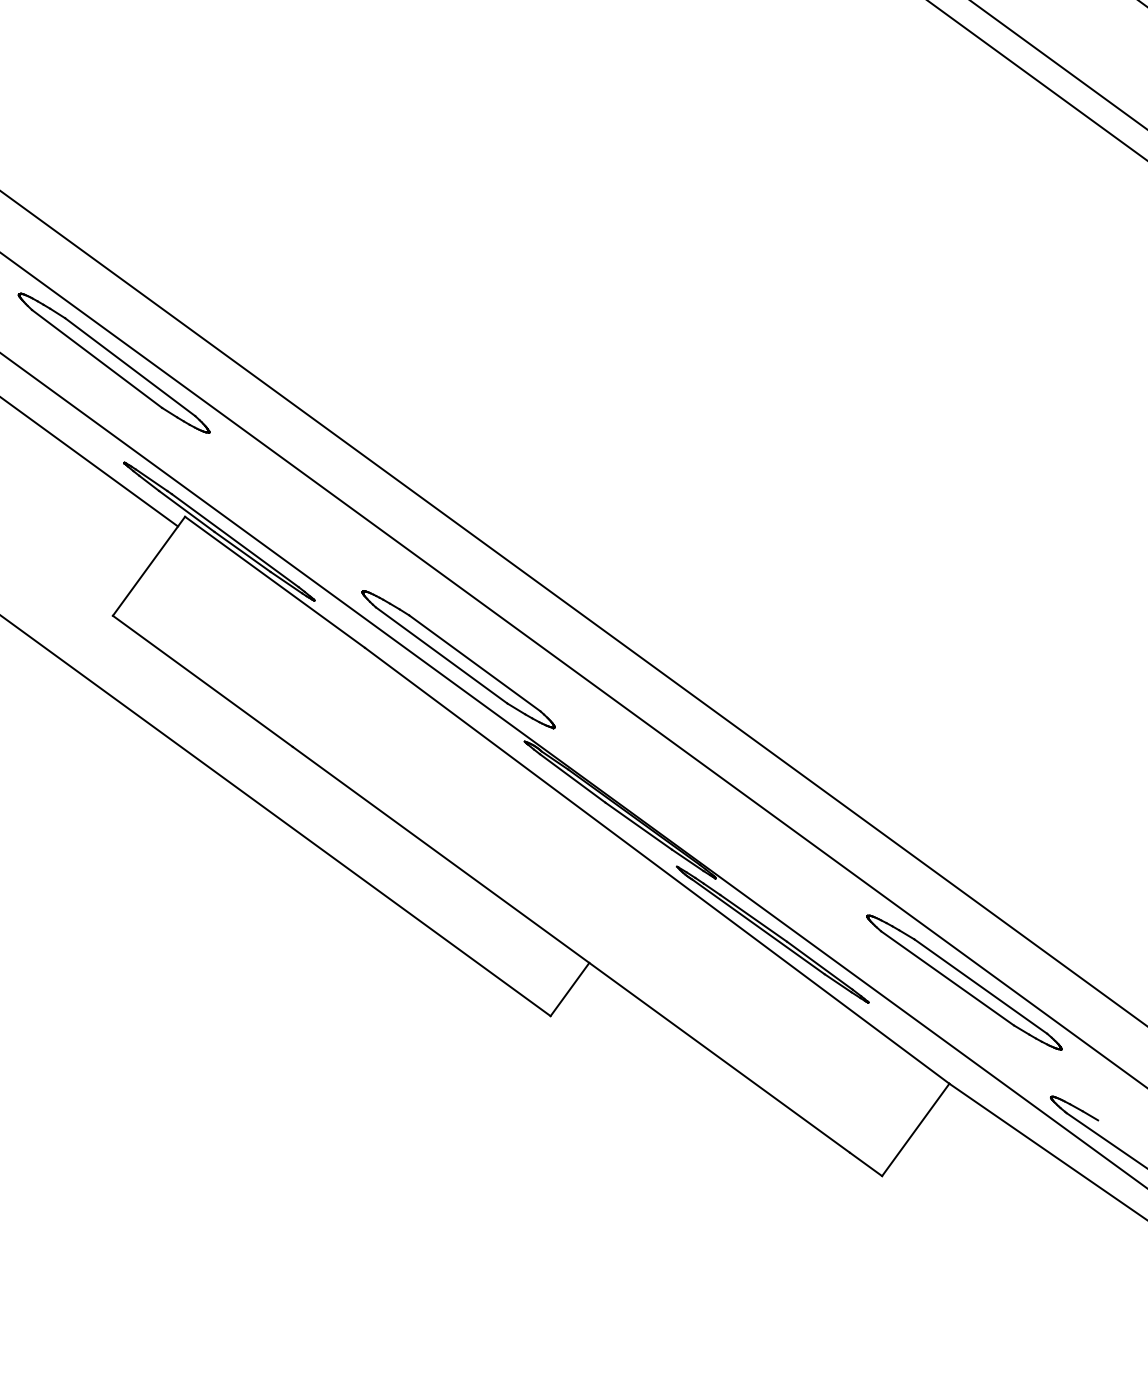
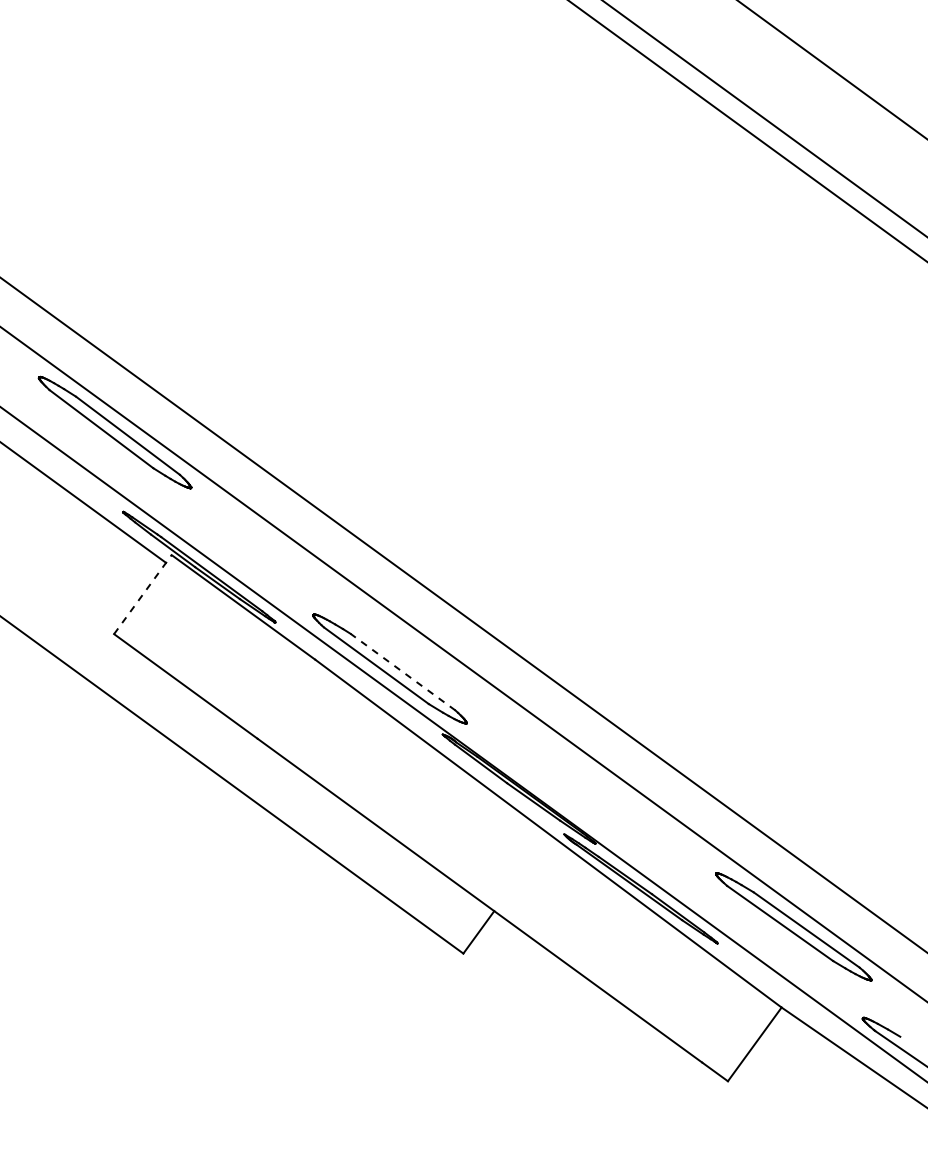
line: (148, 566) -> (142, 594), solid -> dashed
line: (475, 663) -> (403, 672), solid -> dashed

